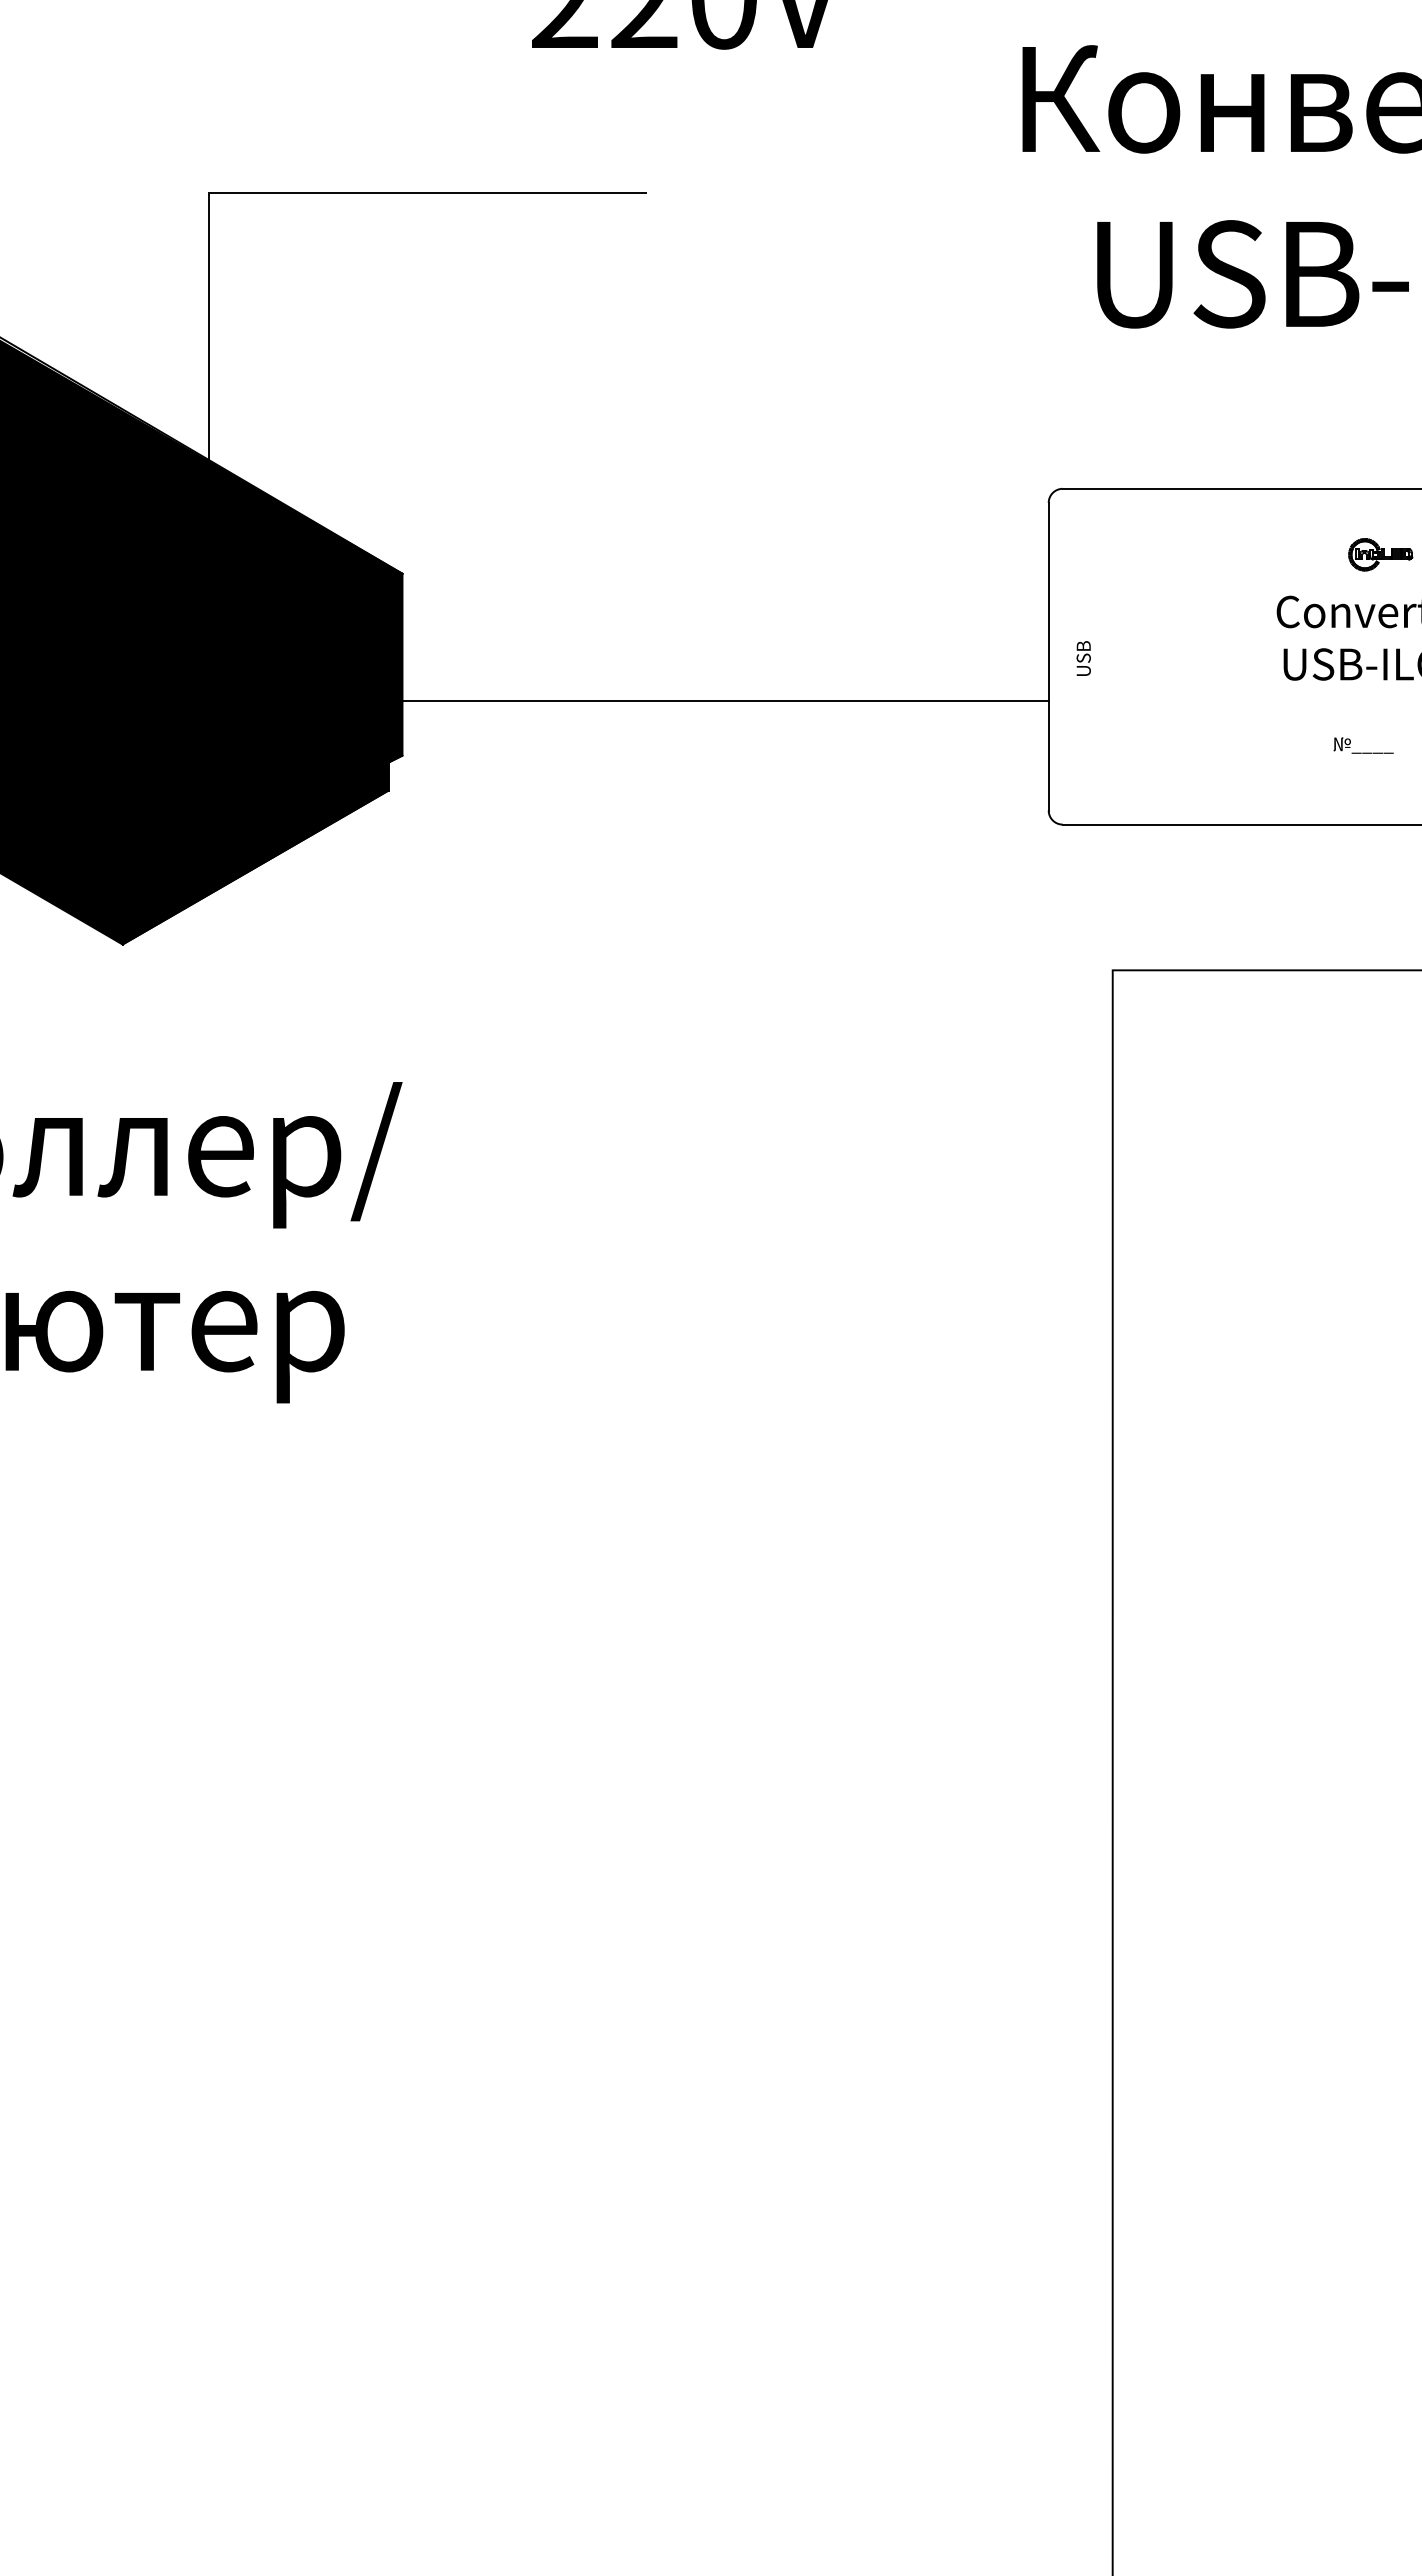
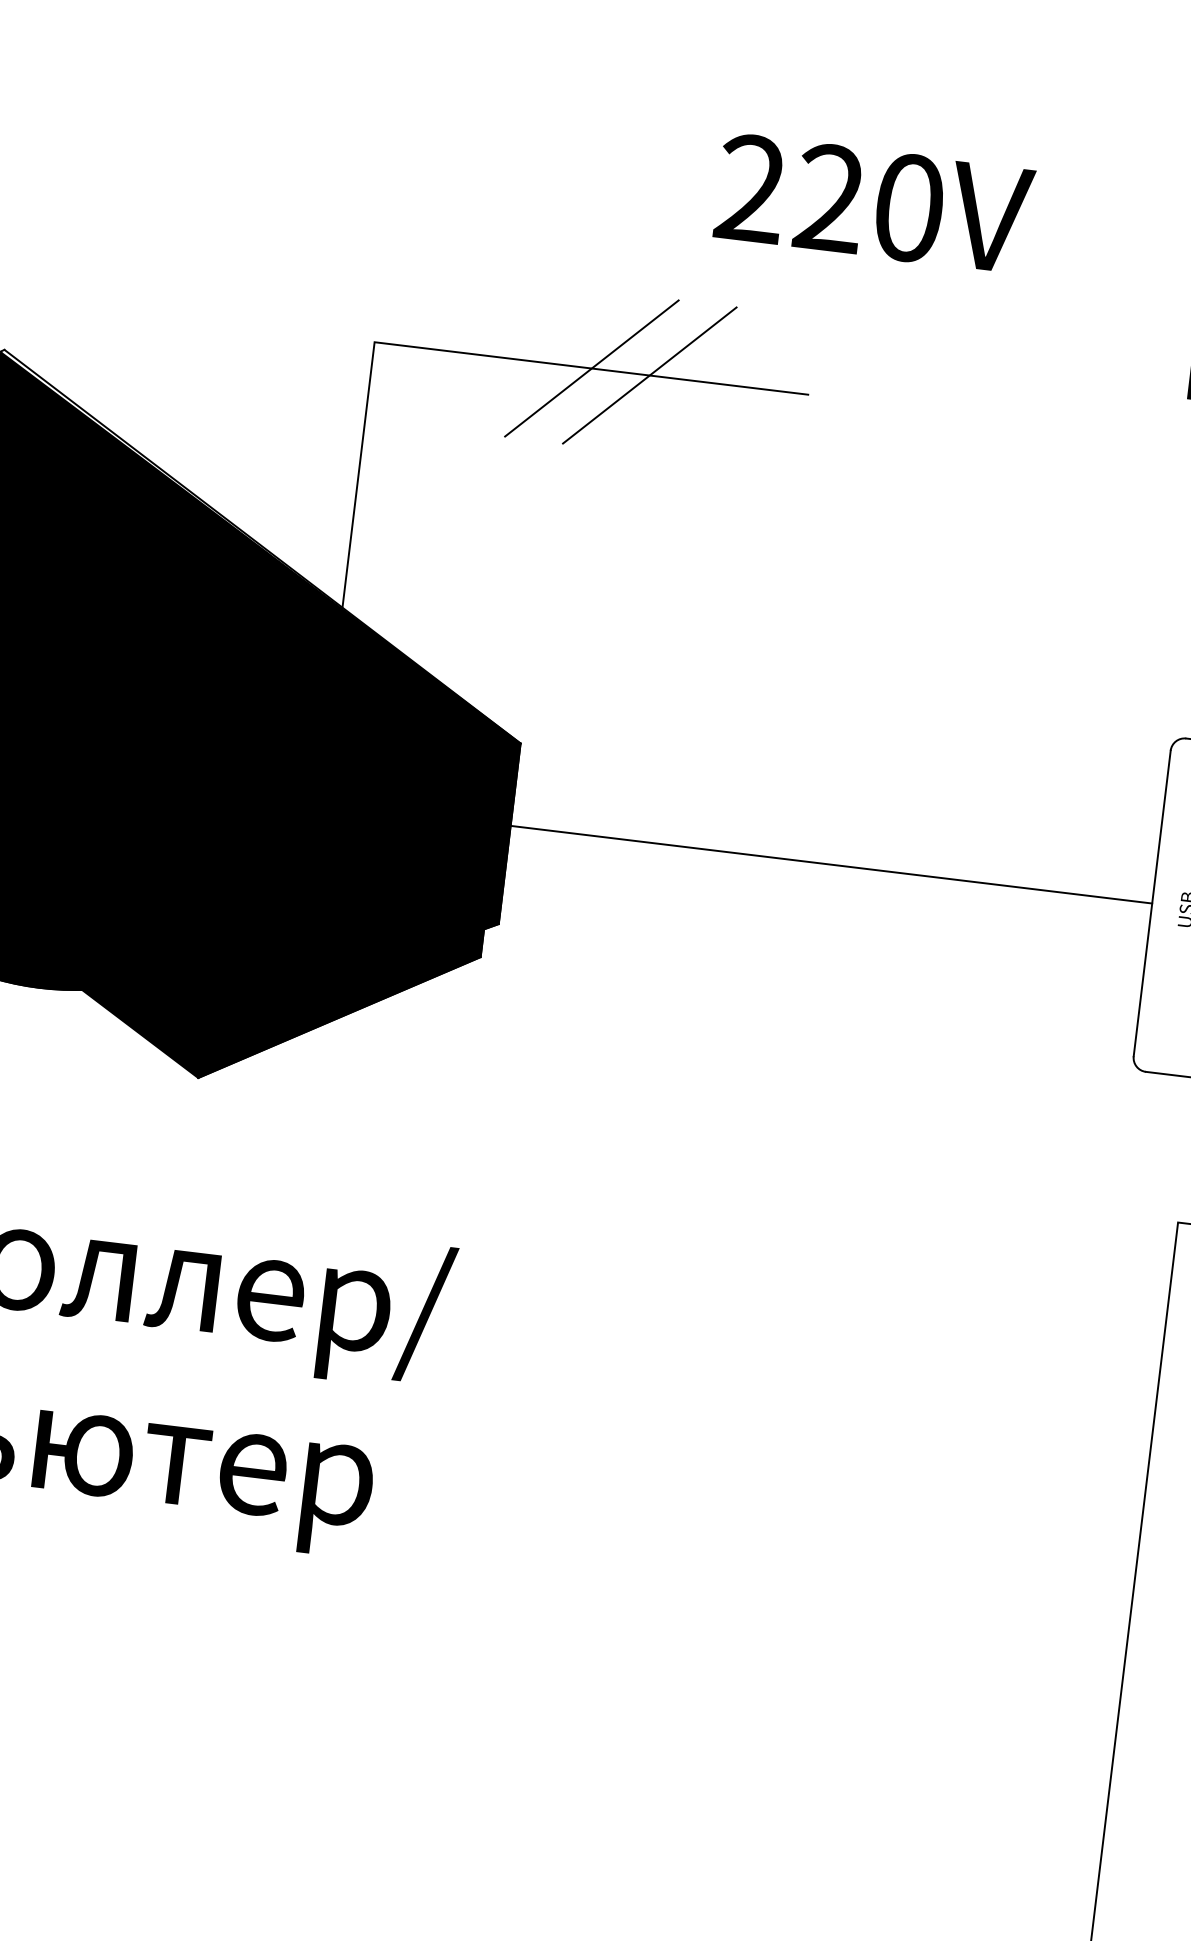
line: (428, 192) -> (592, 368), added
line: (486, 192) -> (649, 375), added
line: (704, 700) -> (810, 861), moved

